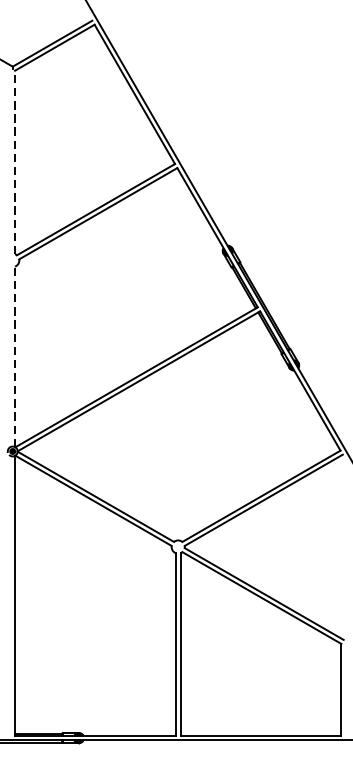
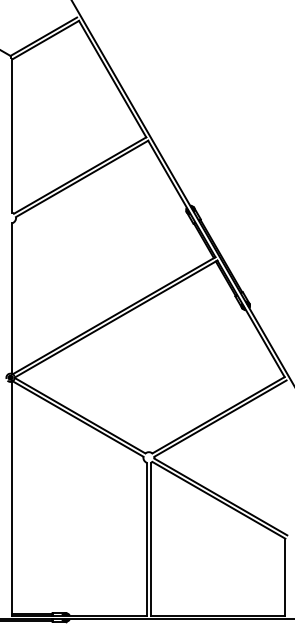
line: (15, 162) -> (12, 136), dashed -> solid
line: (15, 356) -> (12, 298), dashed -> solid

